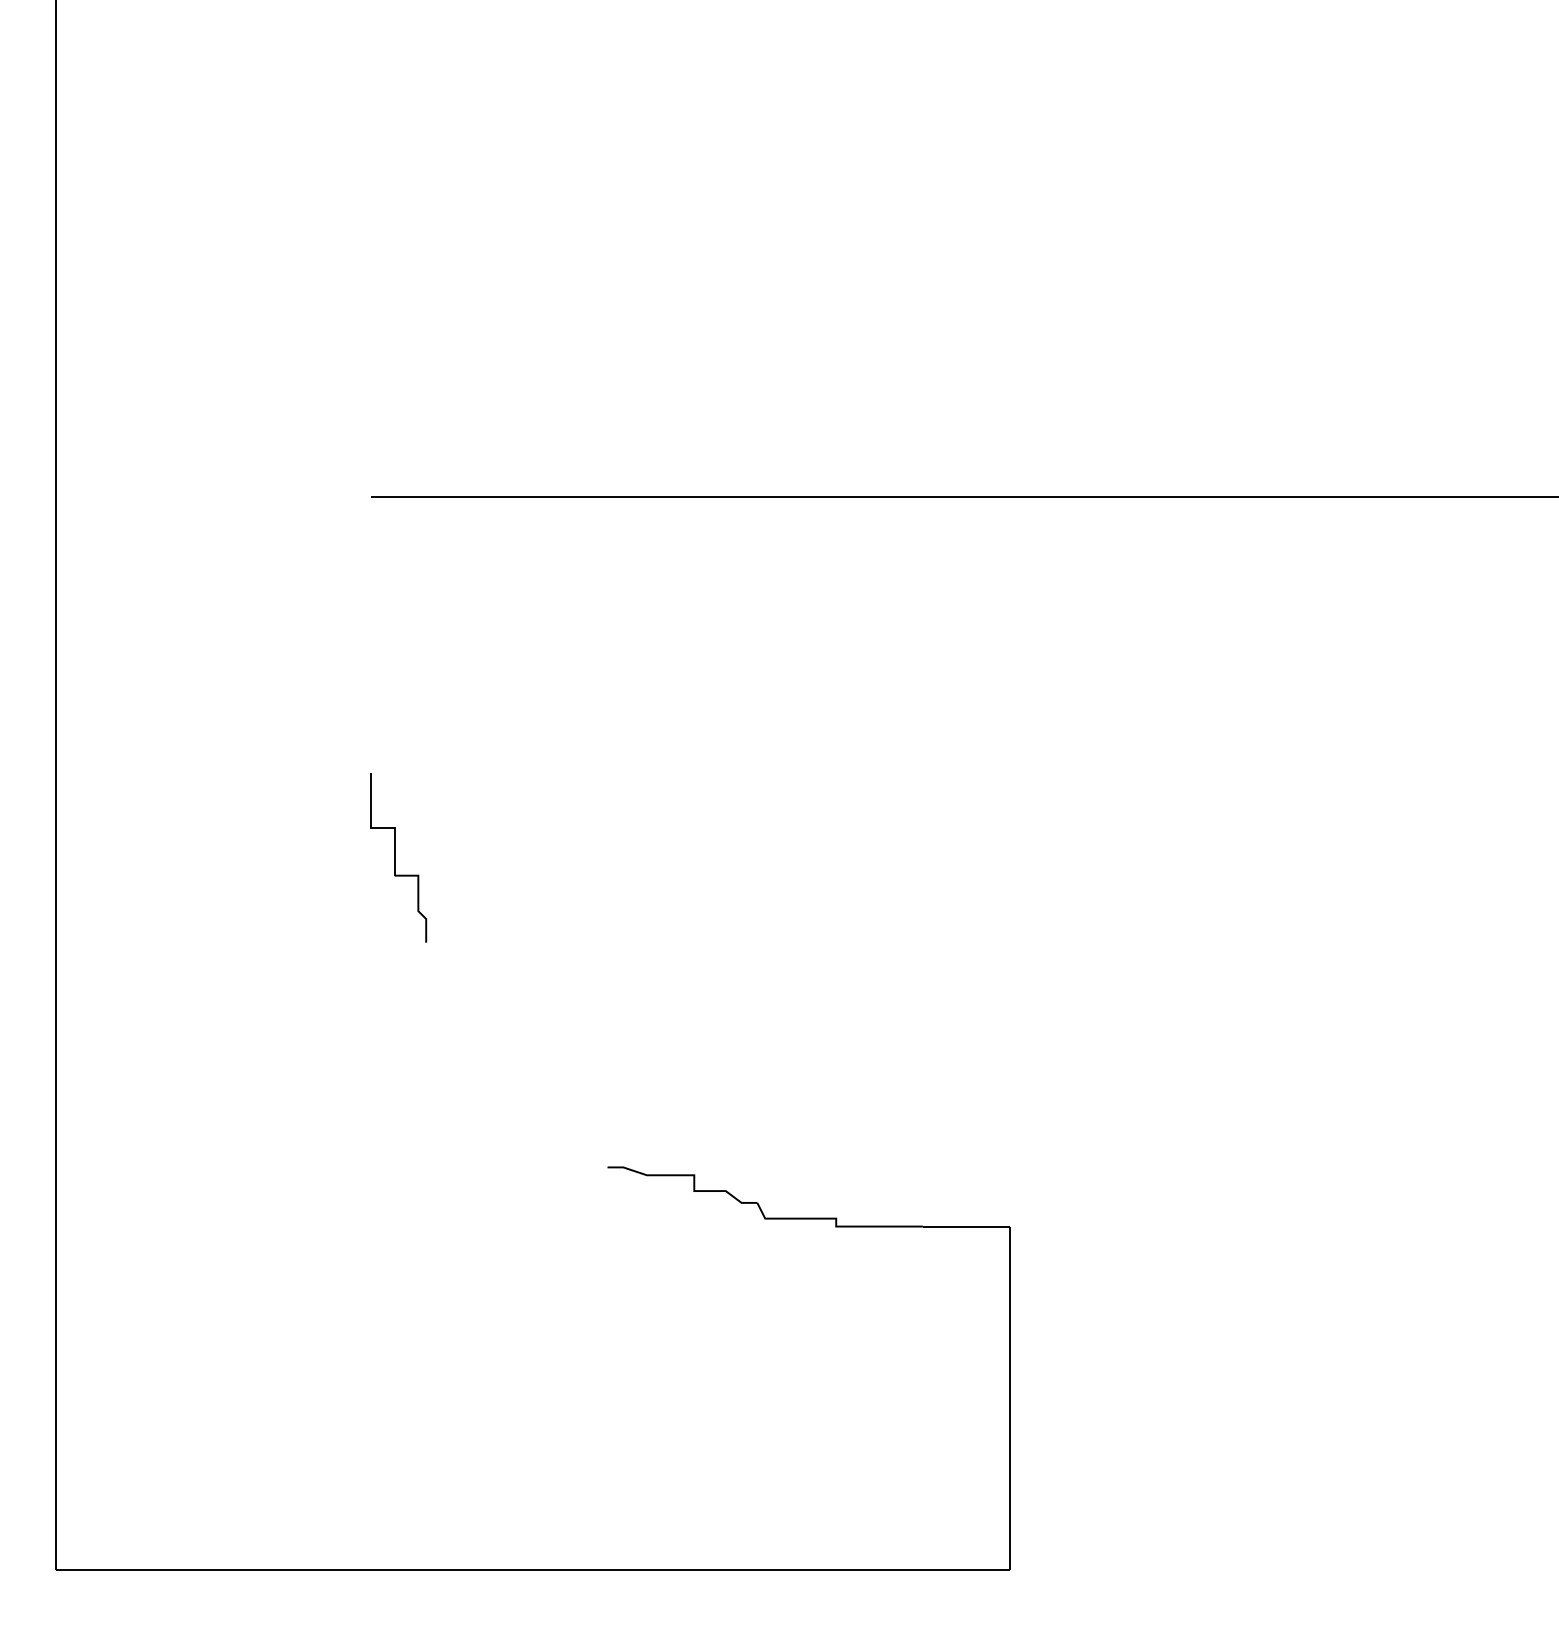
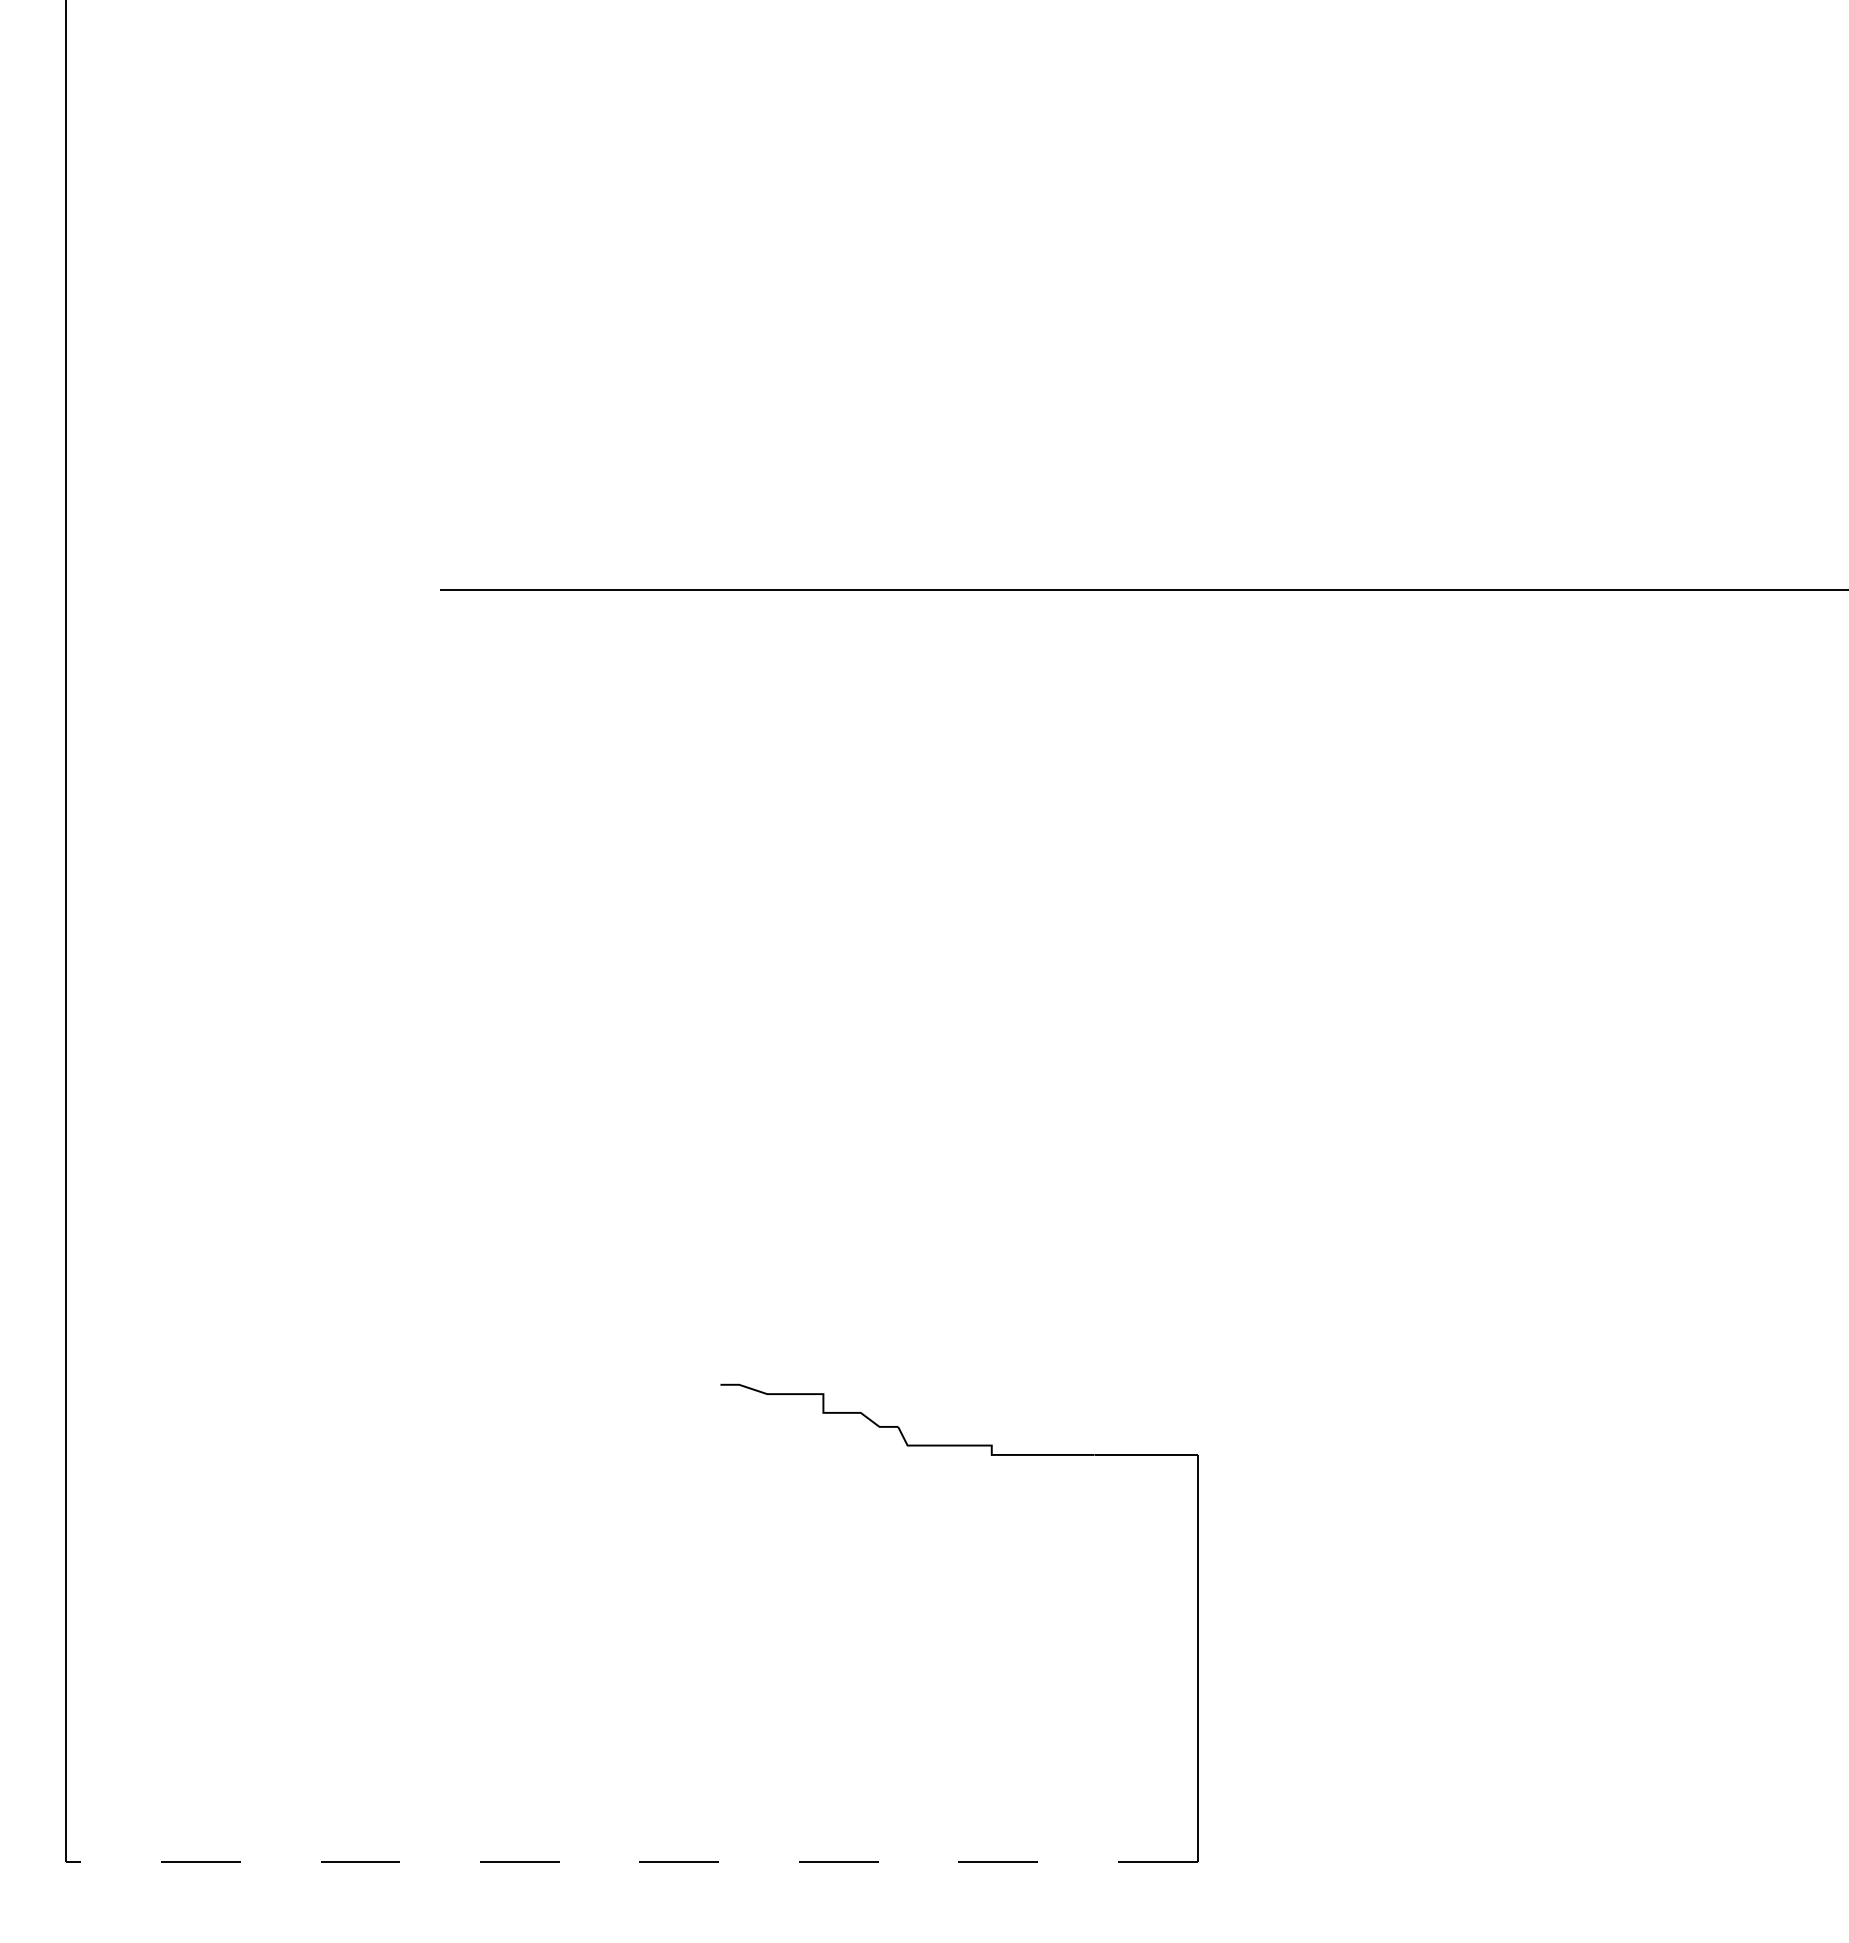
part: (398, 857) -> (472, 1017), removed
line: (532, 1569) -> (631, 1861), solid -> dashed

